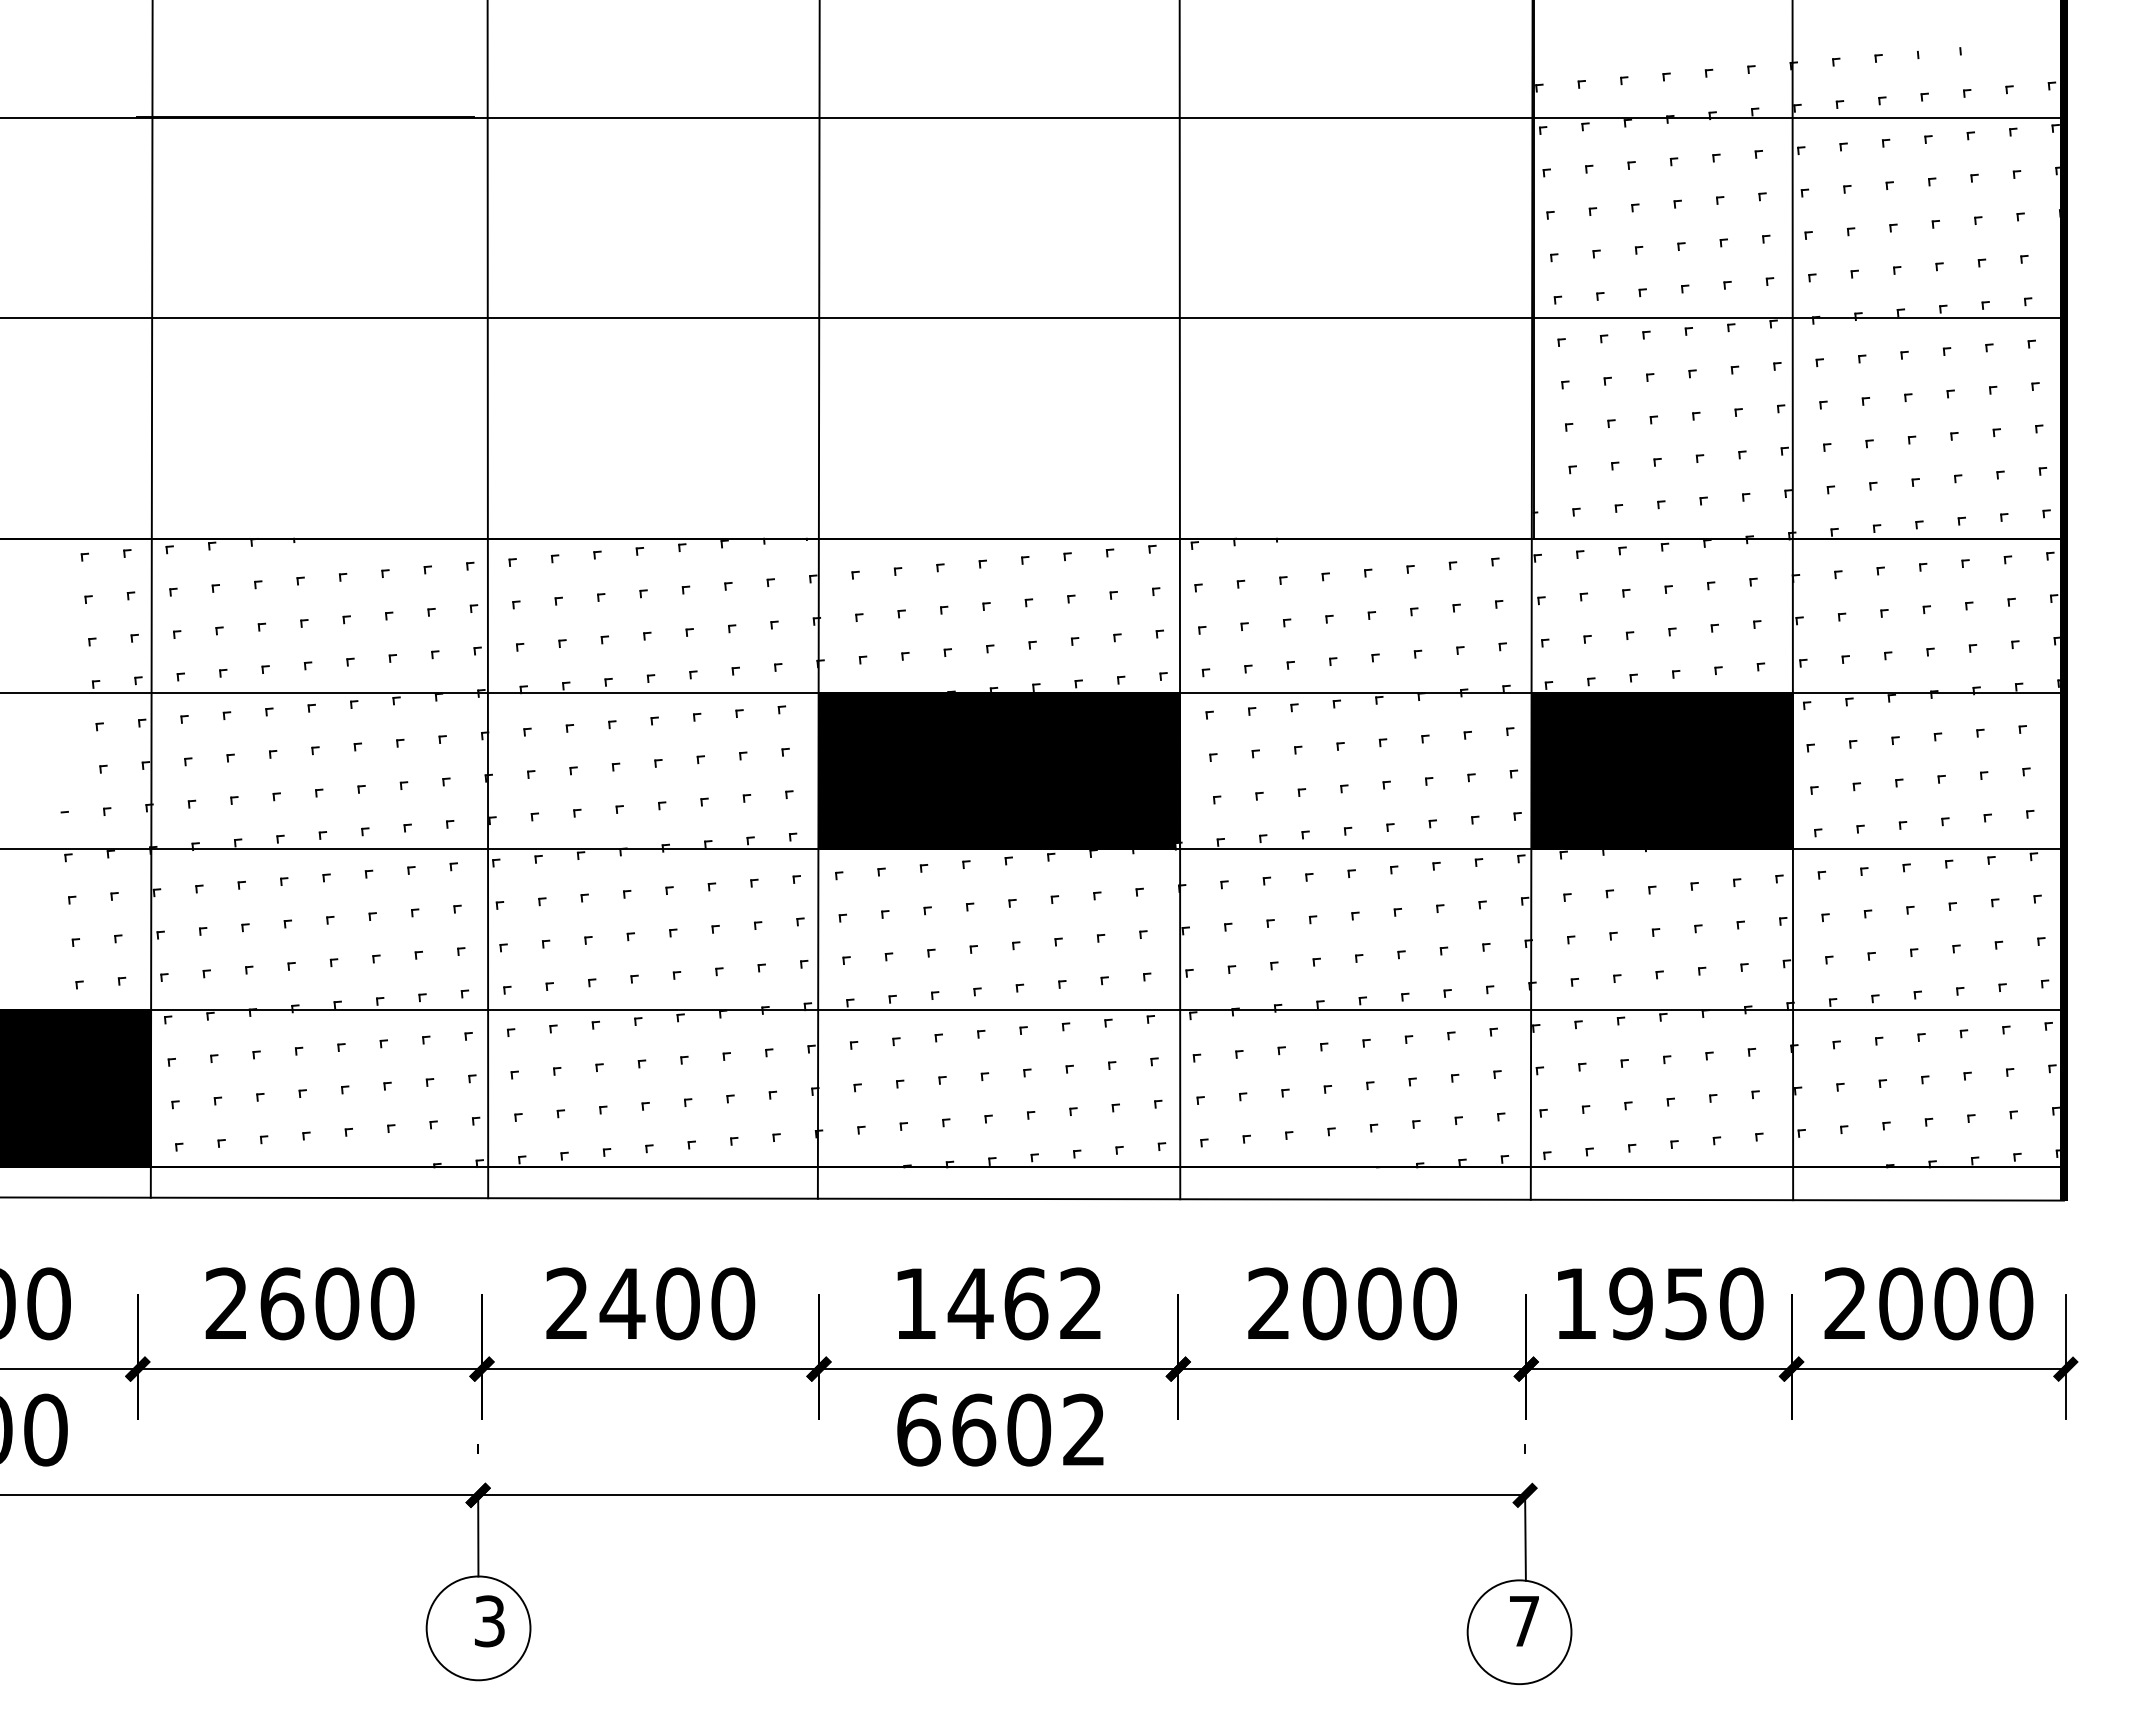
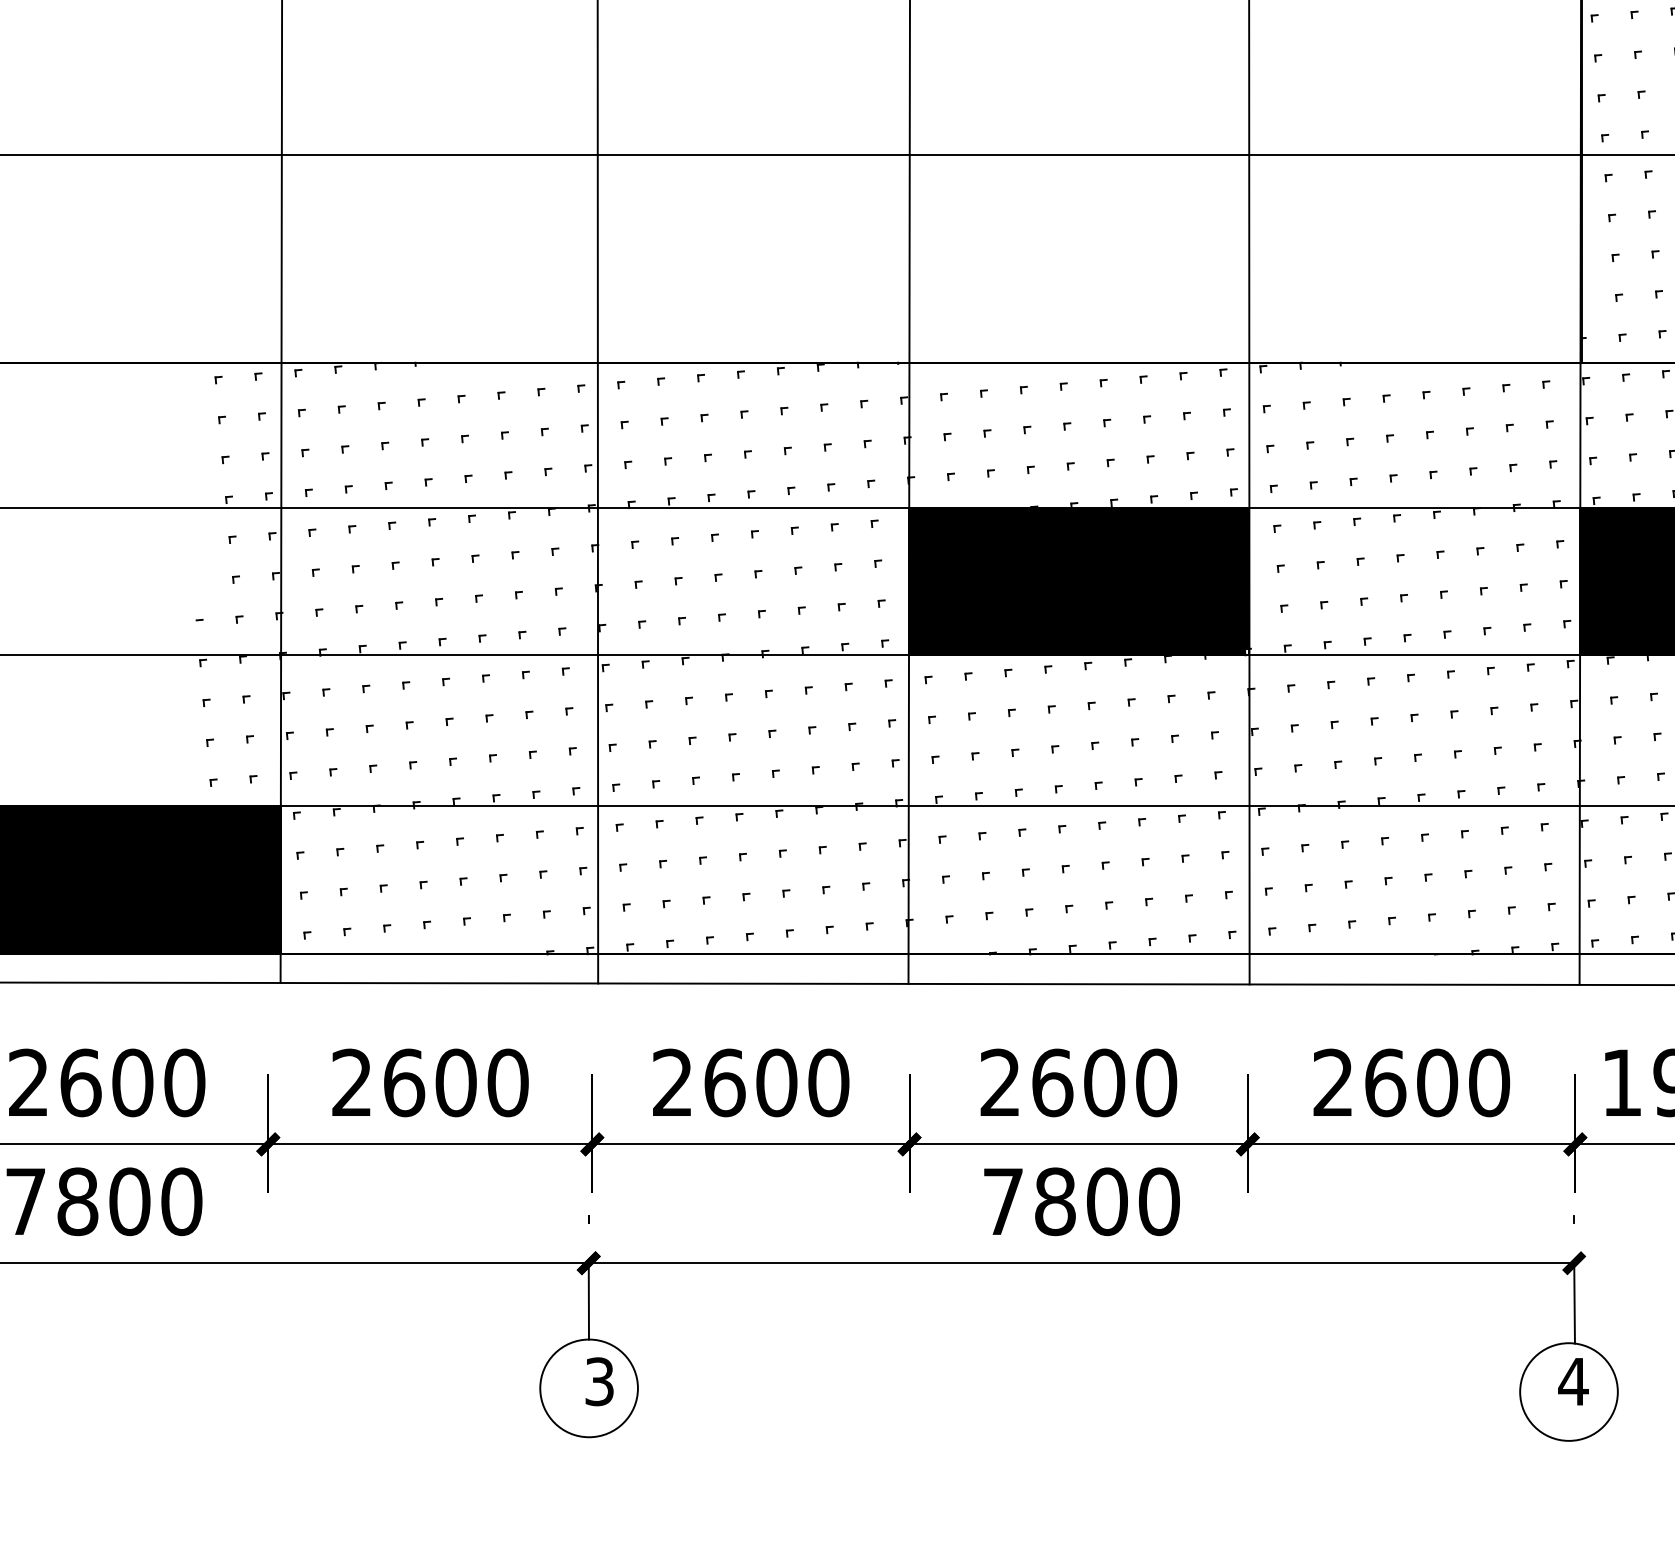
text: (622, 1303) -> (724, 1082), 2400 -> 2600
text: (998, 1303) -> (1078, 1082), 1462 -> 2600
text: (1324, 1303) -> (1385, 1082), 2000 -> 2600
text: (1001, 1429) -> (1081, 1201), 6602 -> 7800
text: (1523, 1621) -> (1572, 1381), 7 -> 4

